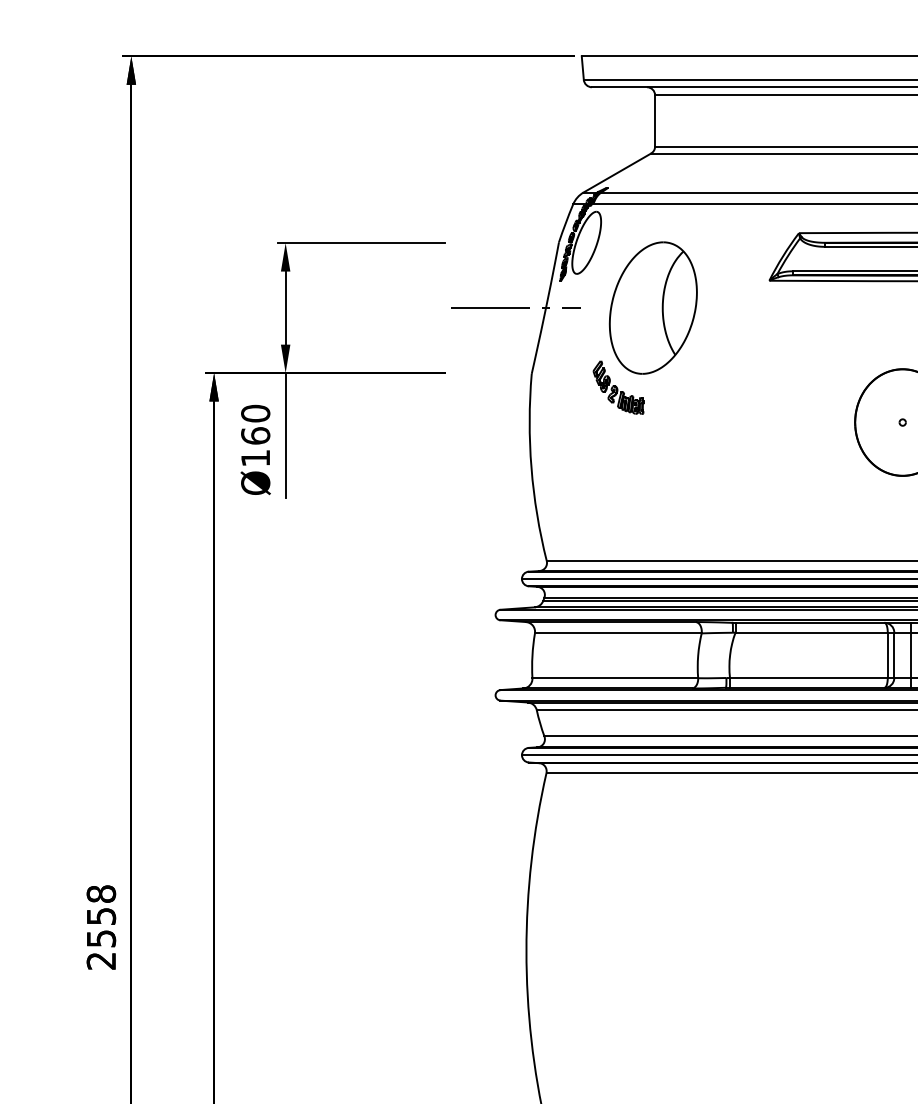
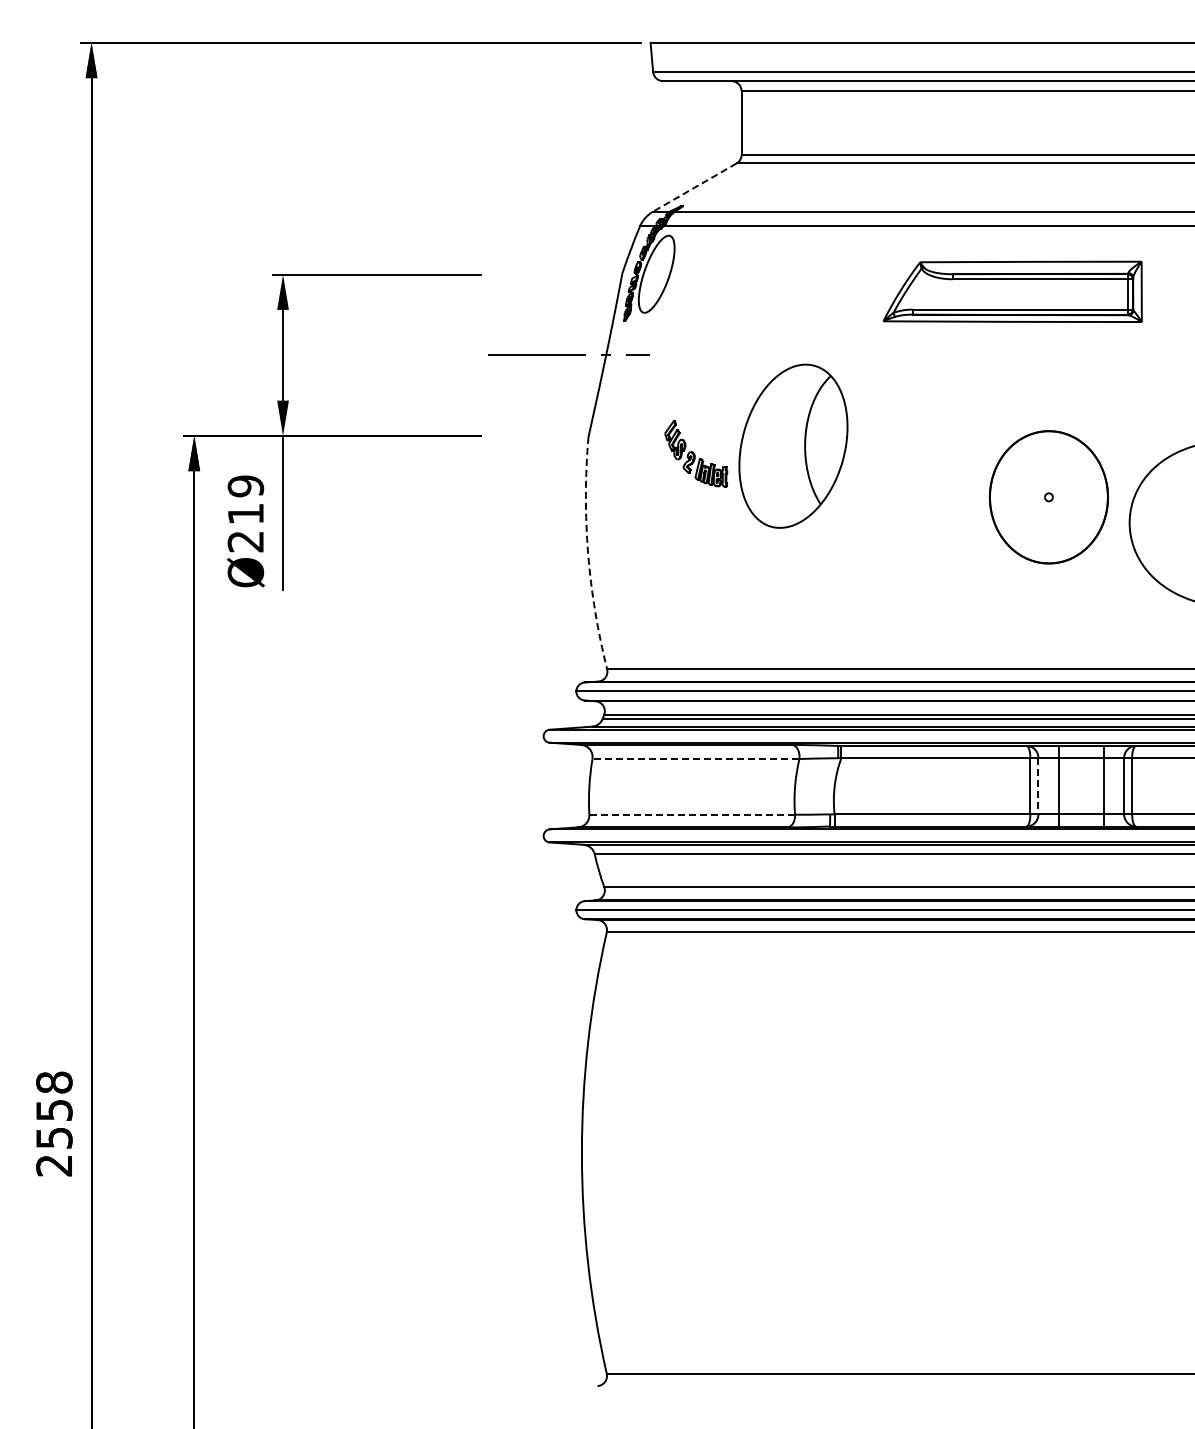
line: (617, 172) -> (694, 187), solid -> dashed
part: (653, 307) -> (793, 445), moved
text: (255, 435) -> (245, 513), Ø160 -> Ø219
arc: (531, 467) -> (588, 553), solid -> dashed
line: (617, 633) -> (695, 759), solid -> dashed
line: (894, 655) -> (1038, 786), solid -> dashed
line: (615, 678) -> (692, 814), solid -> dashed

